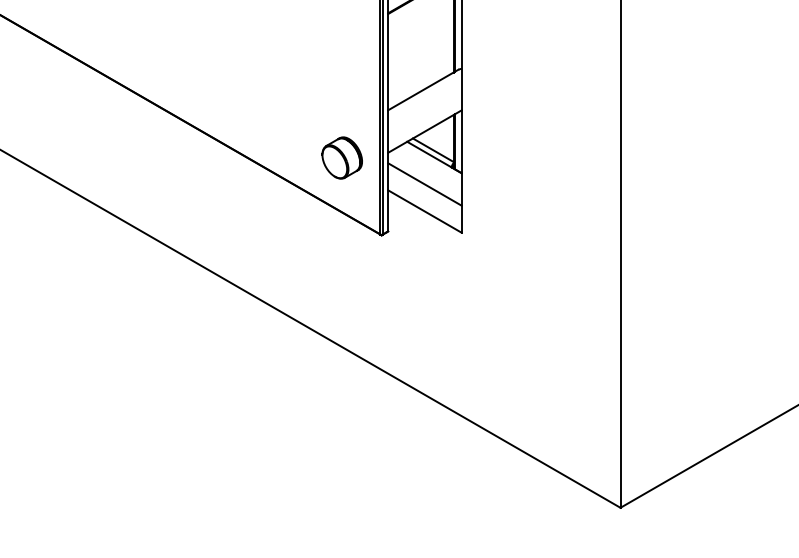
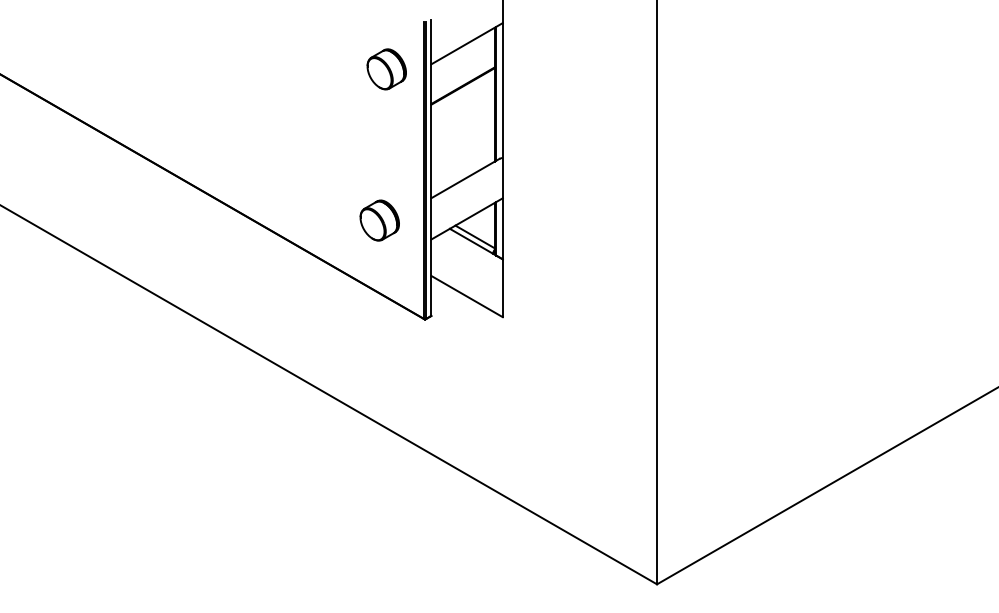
part: (341, 157) -> (379, 220), moved
line: (424, 183) -> (466, 269), removed

